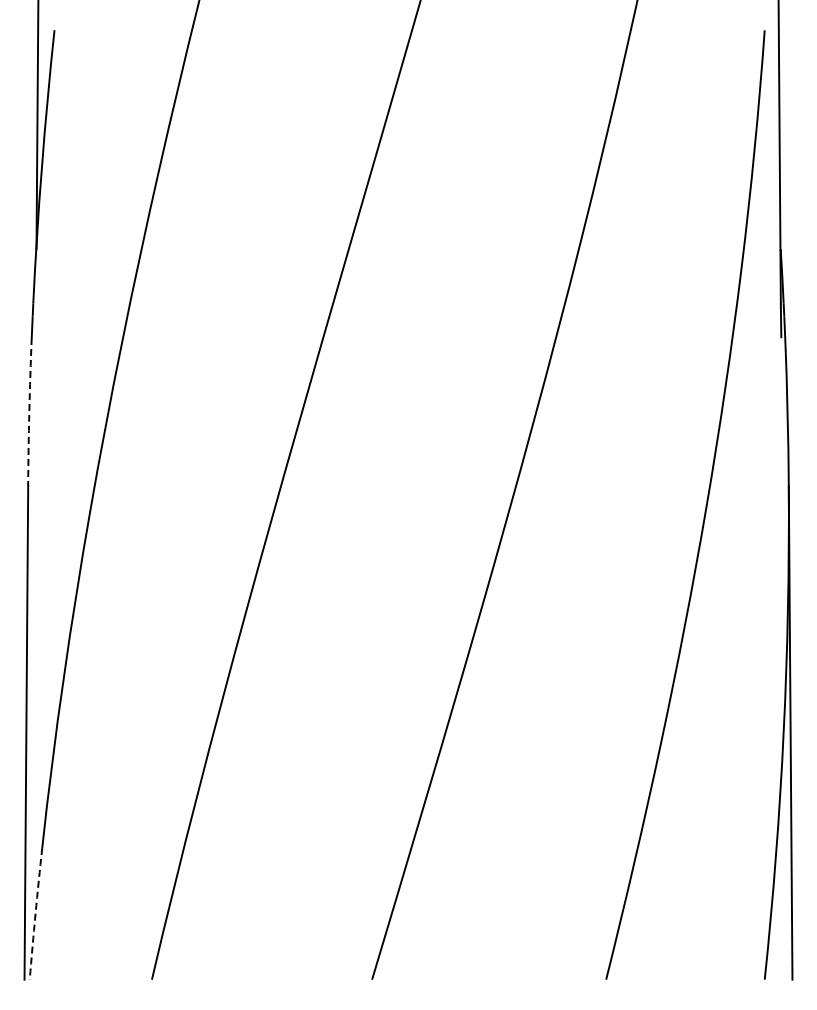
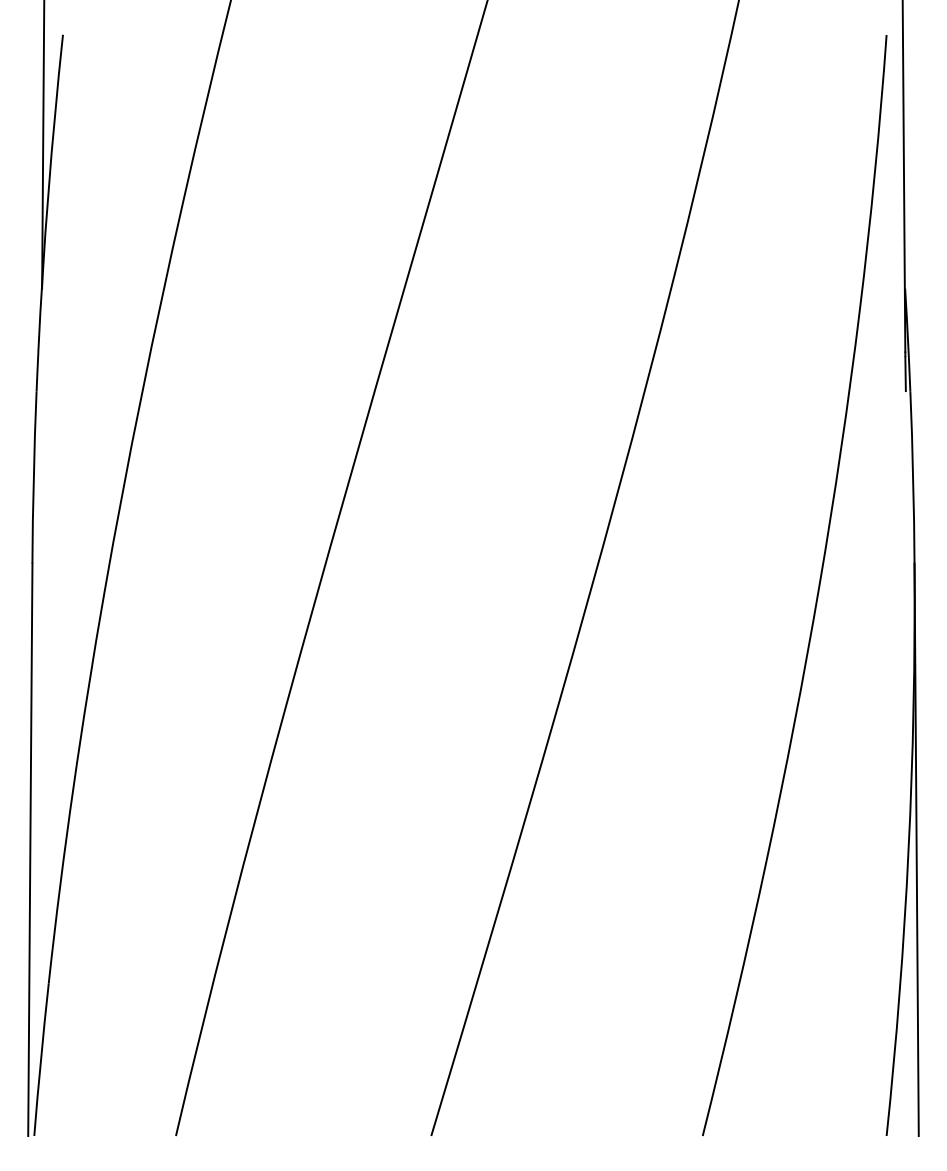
arc: (29, 412) -> (33, 478), dashed -> solid
arc: (35, 913) -> (40, 1059), dashed -> solid

